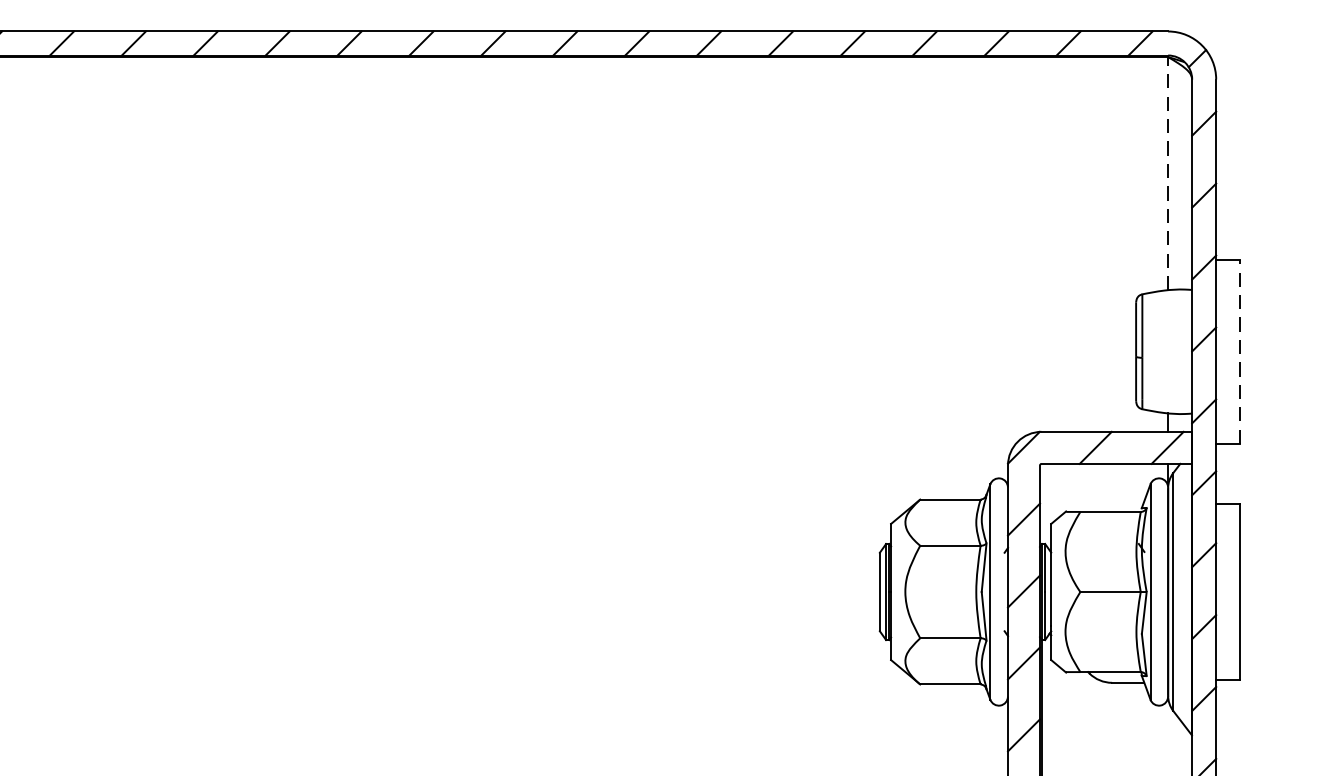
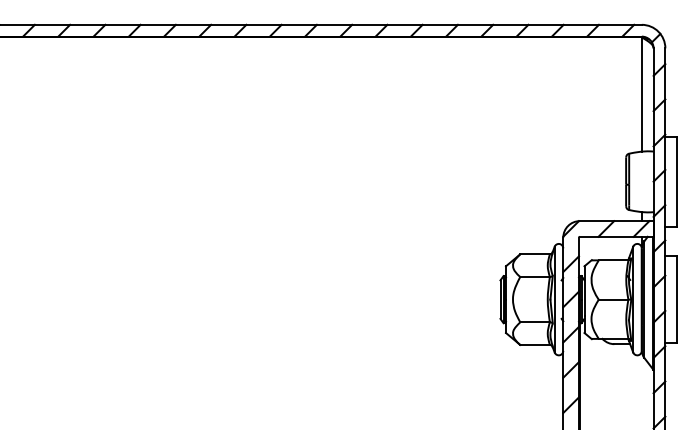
line: (1167, 173) -> (641, 94), dashed -> solid
line: (1240, 351) -> (677, 181), dashed -> solid

